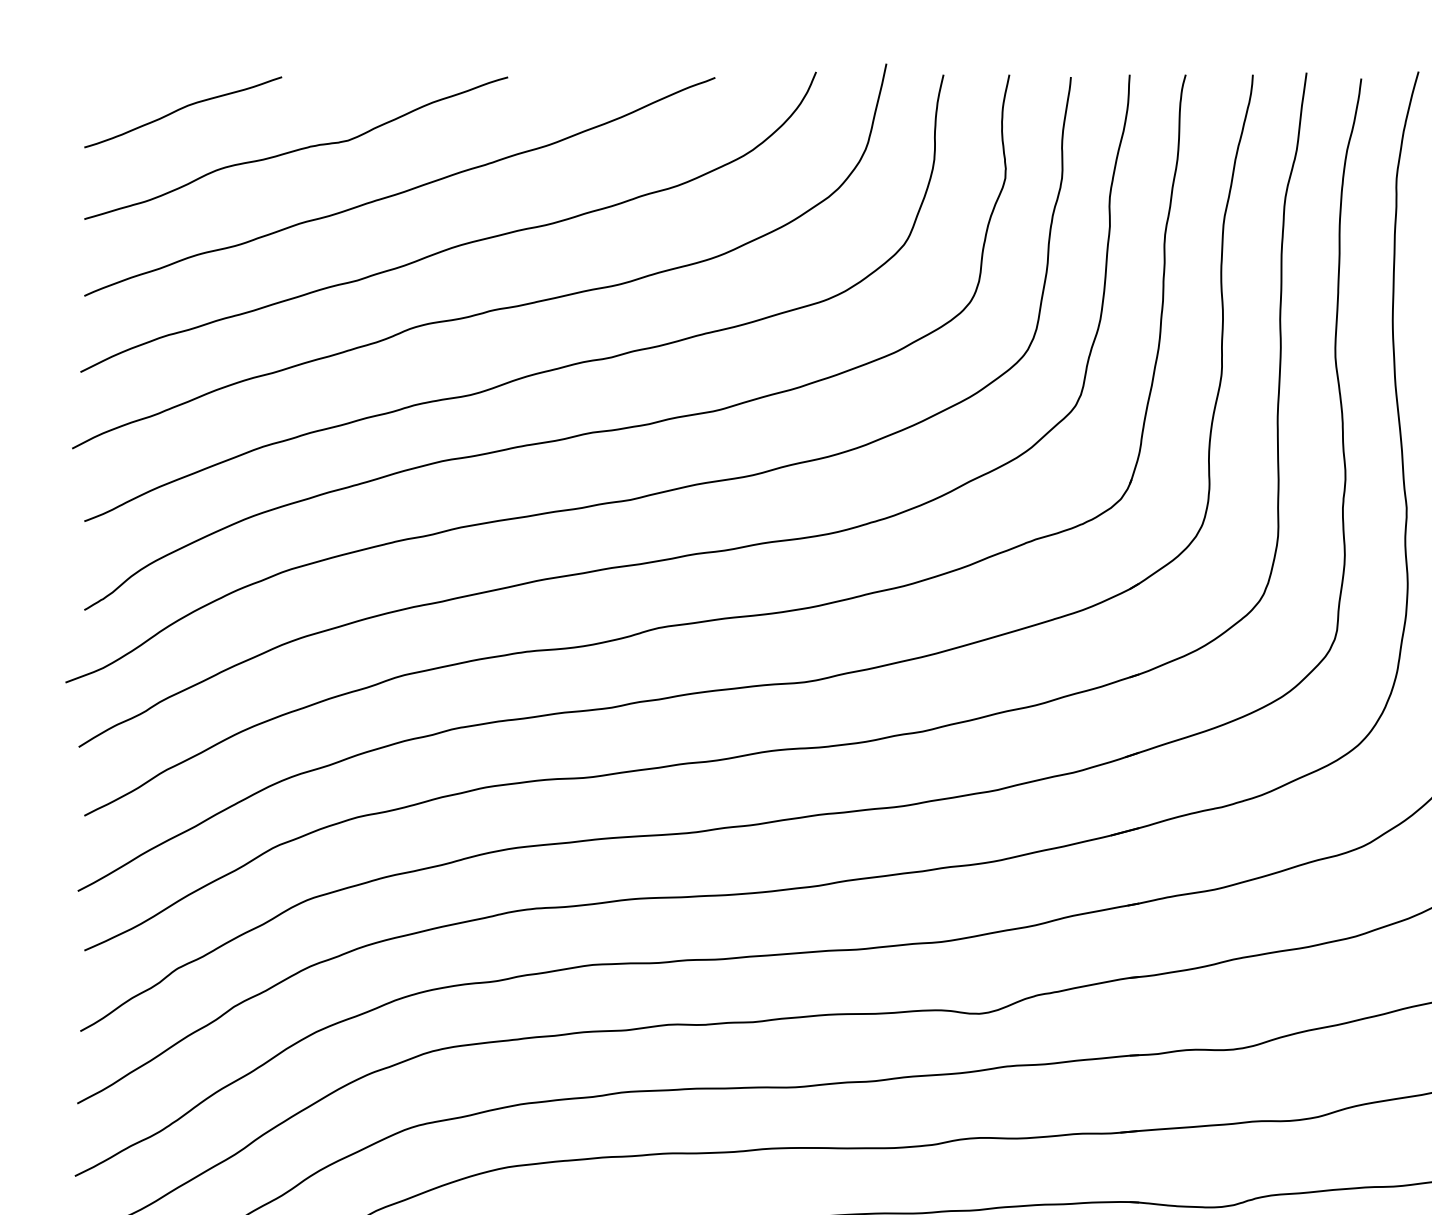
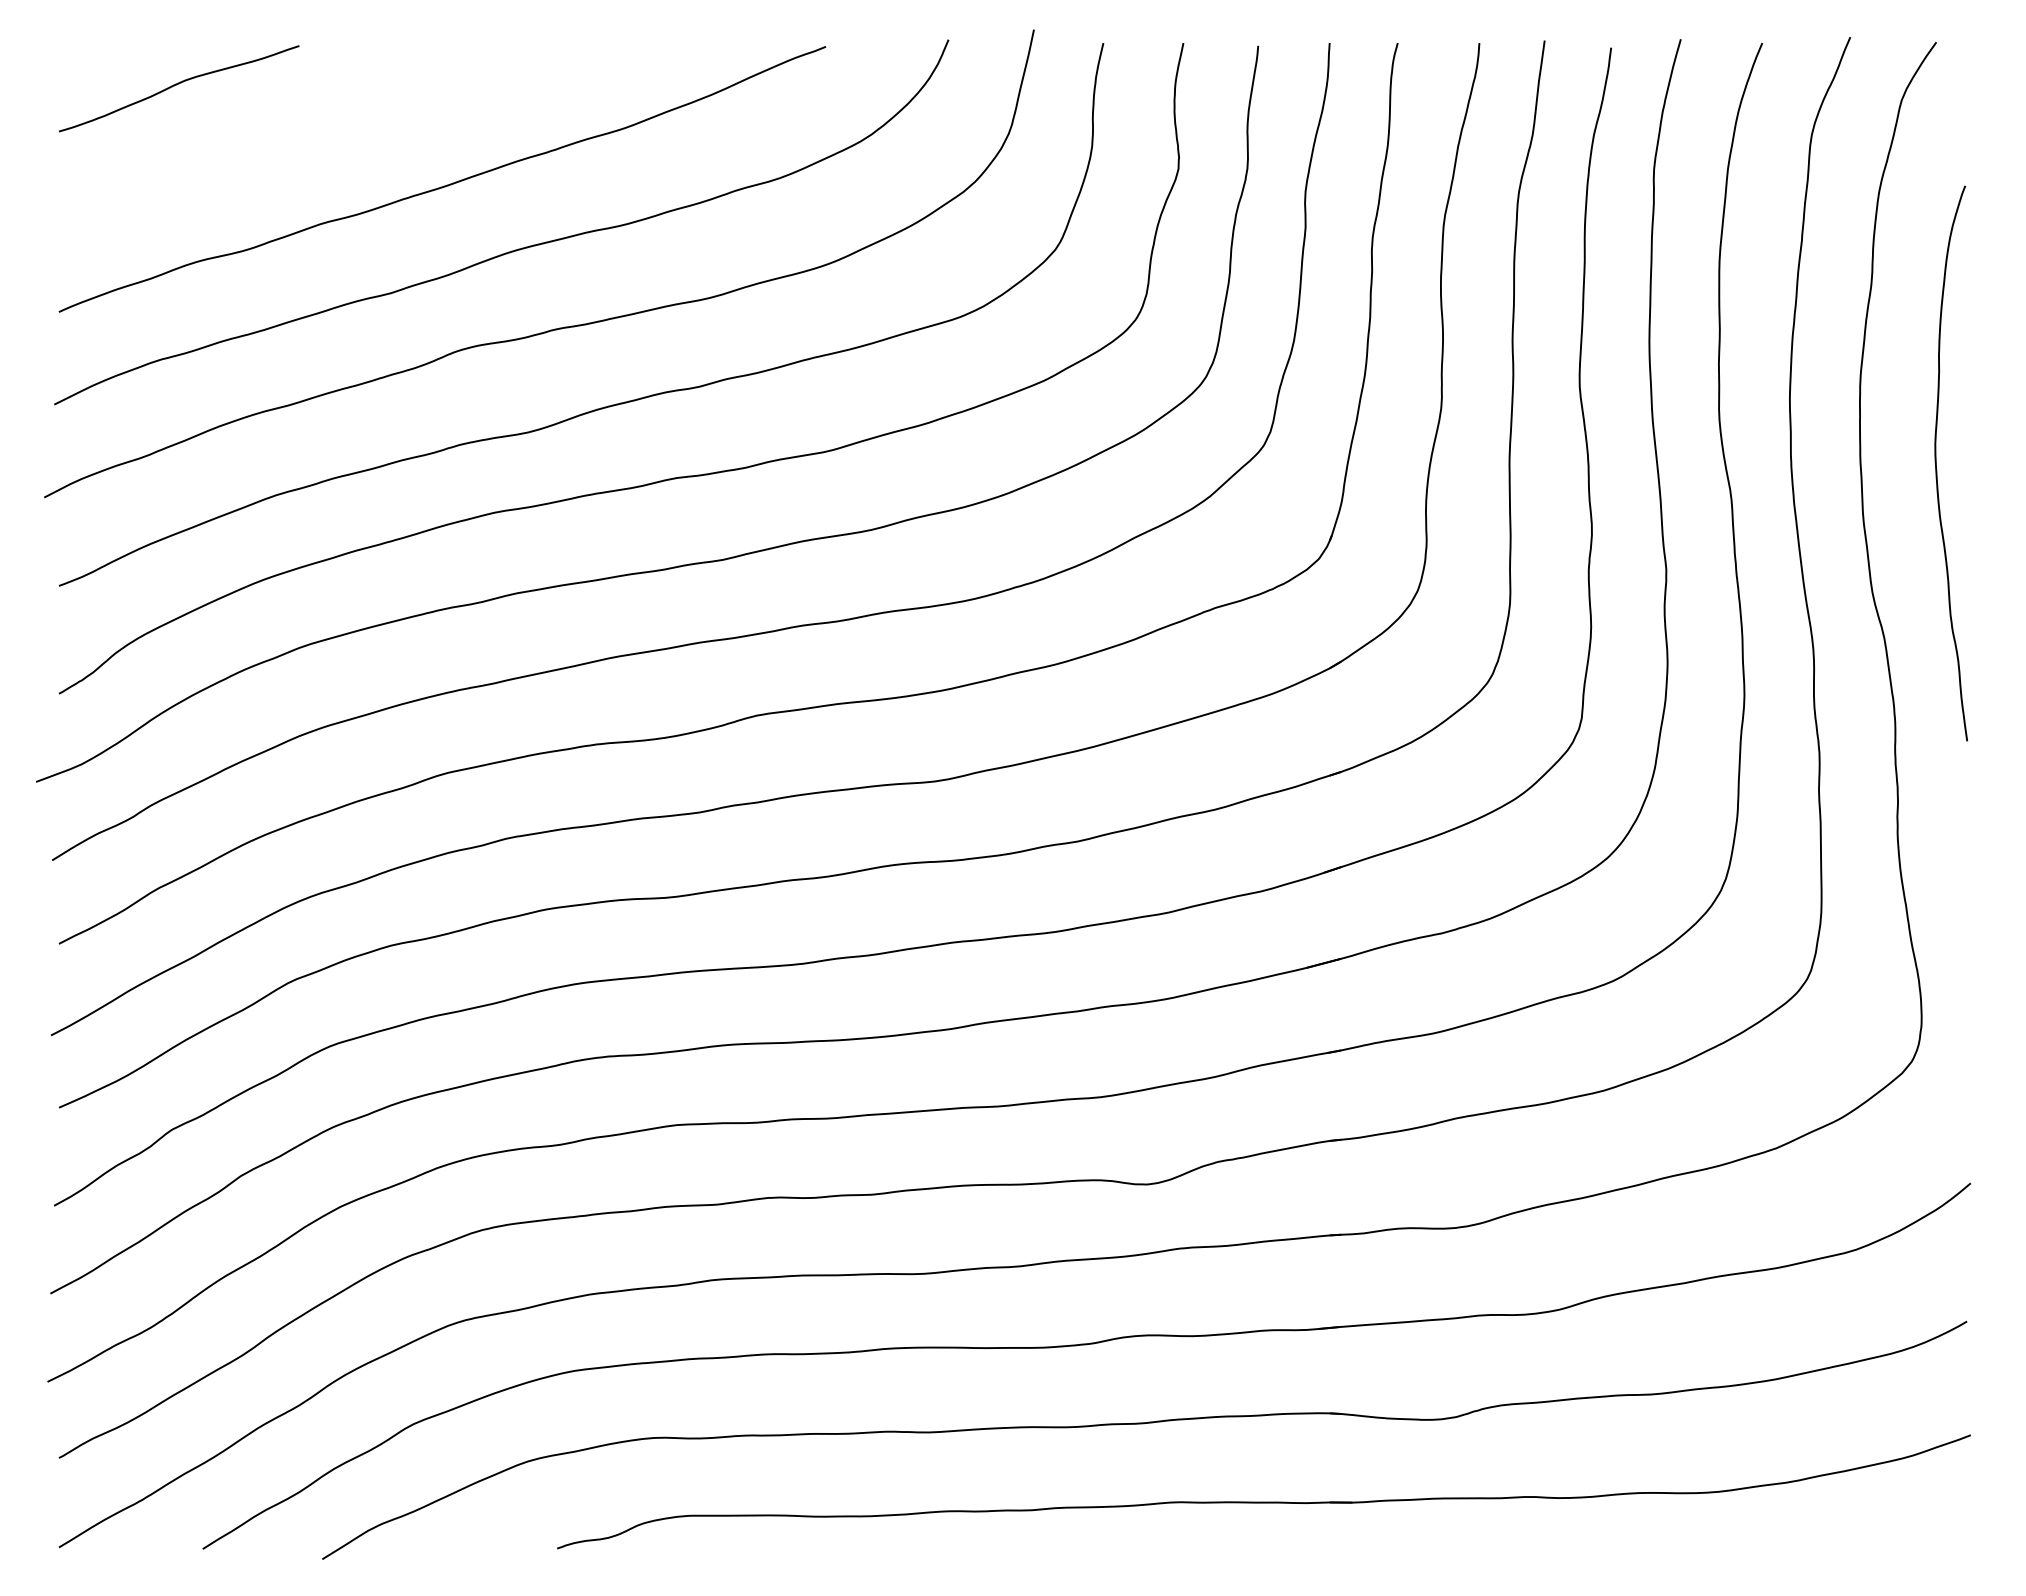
curve: (296, 149) -> (316, 134), removed

